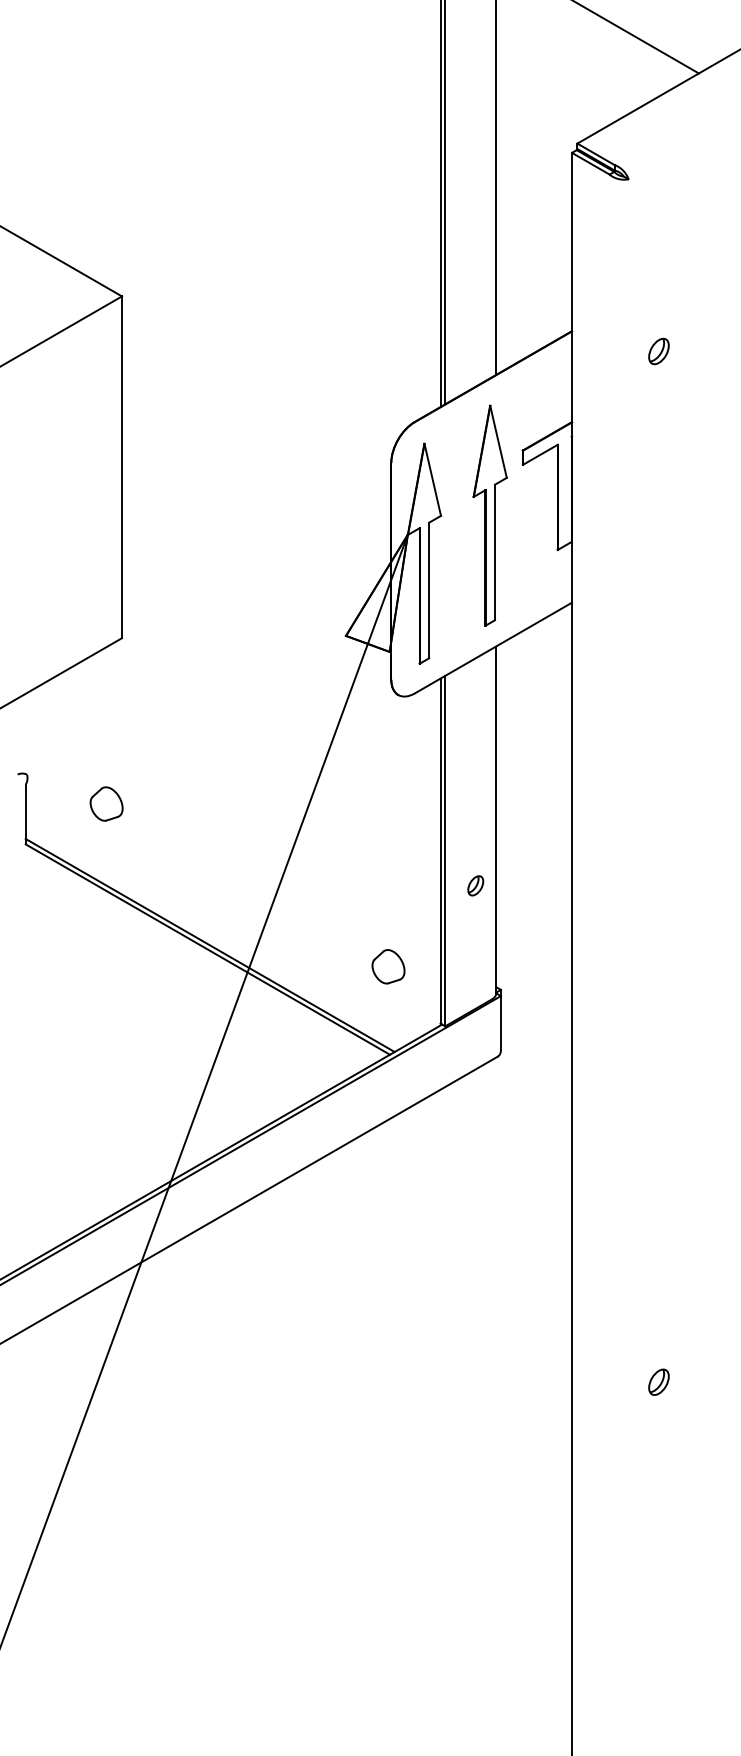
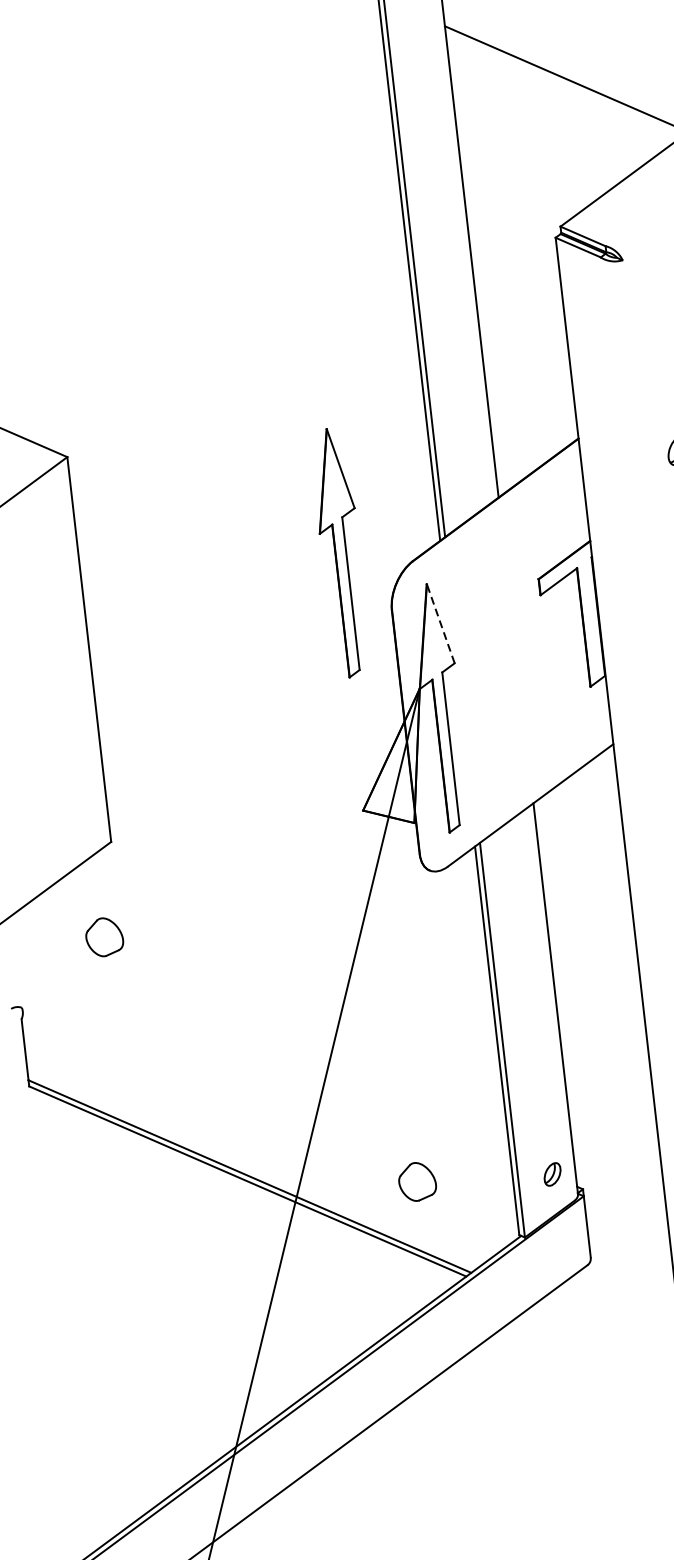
line: (432, 479) -> (440, 623), solid -> dashed
part: (489, 515) -> (340, 552), moved
part: (106, 803) -> (104, 936), moved
part: (475, 885) -> (552, 1174), moved
part: (388, 966) -> (417, 1181), moved

